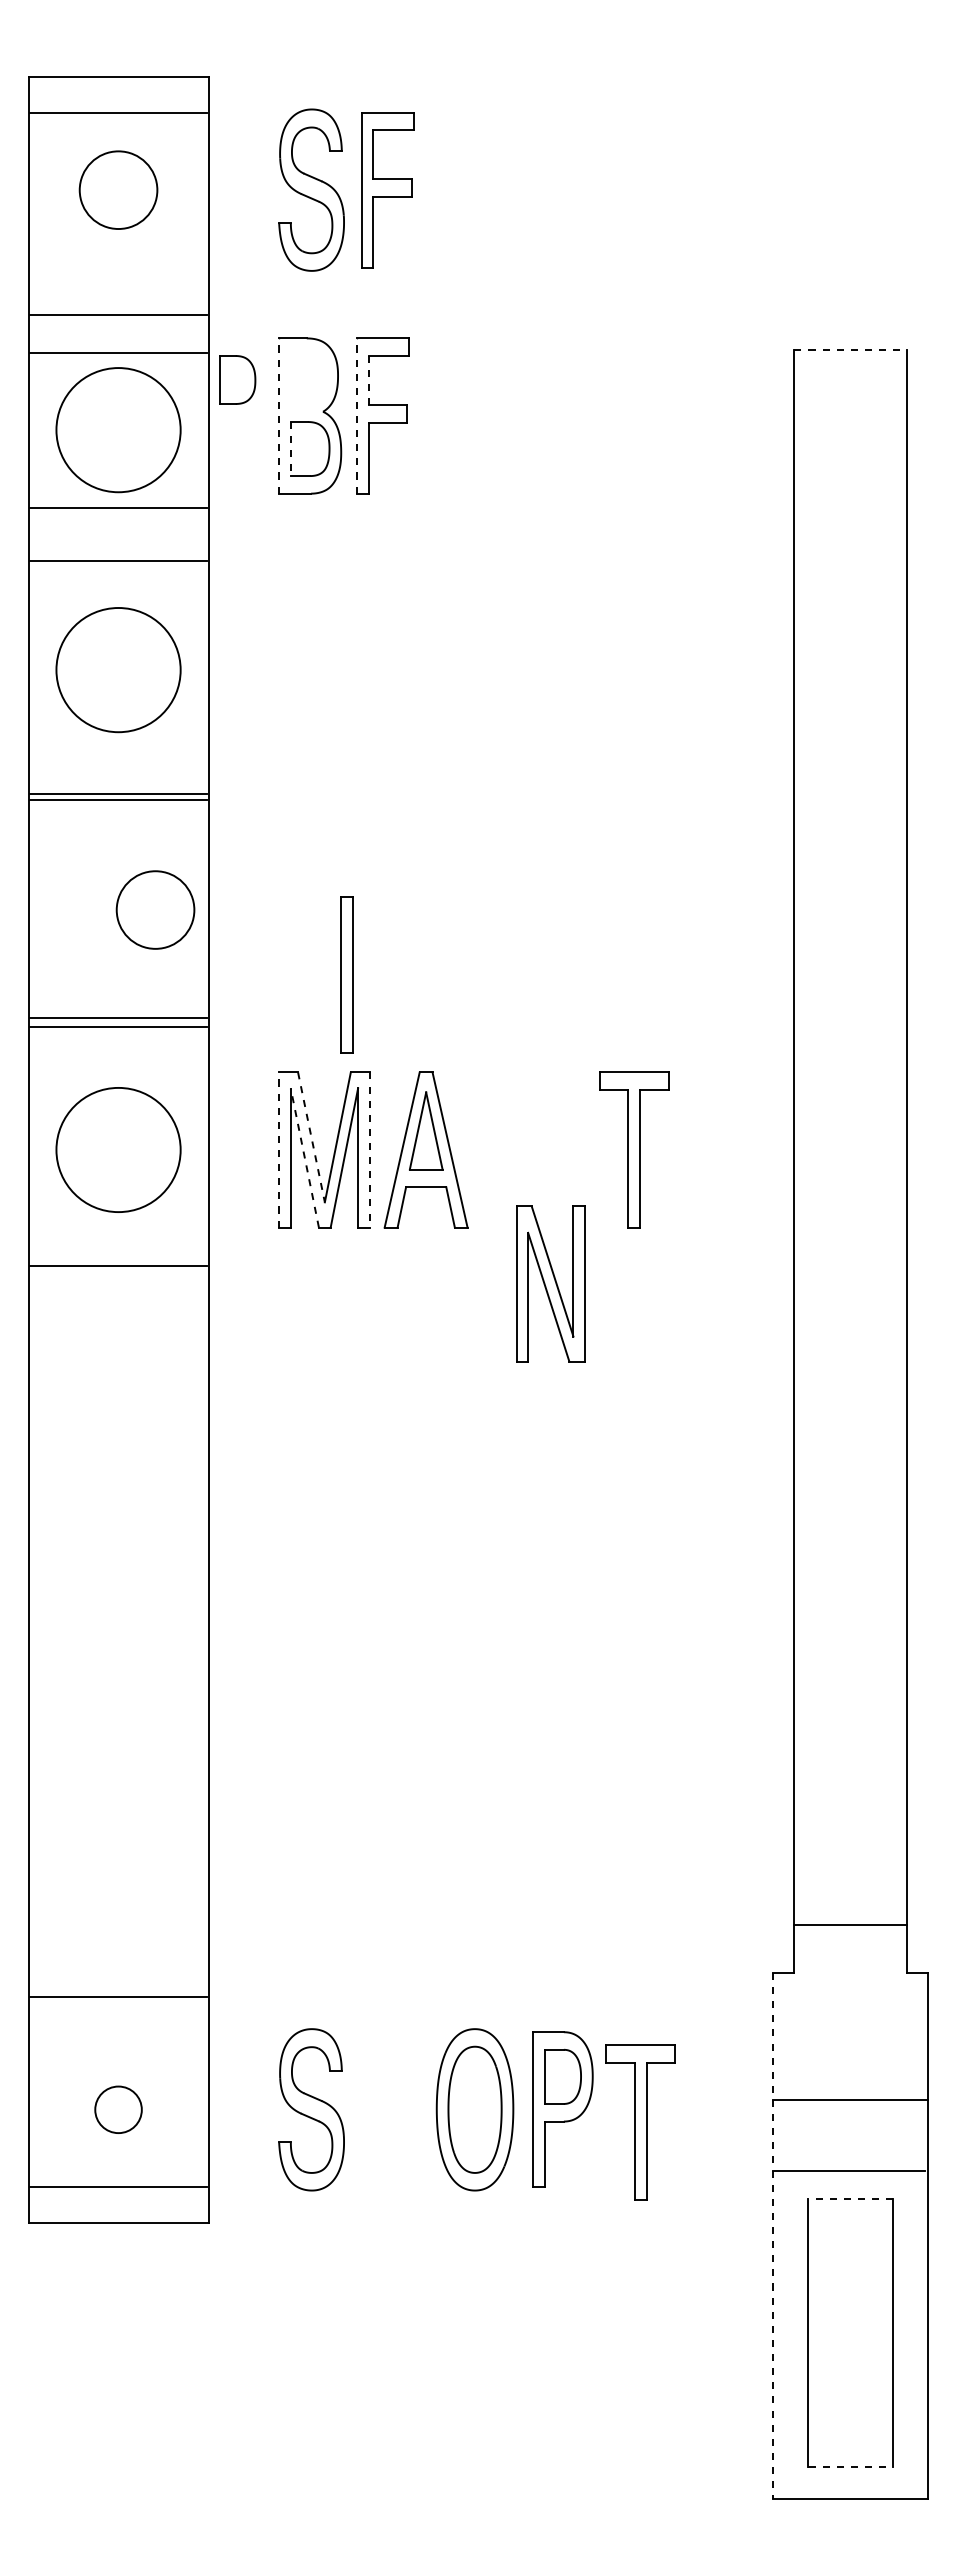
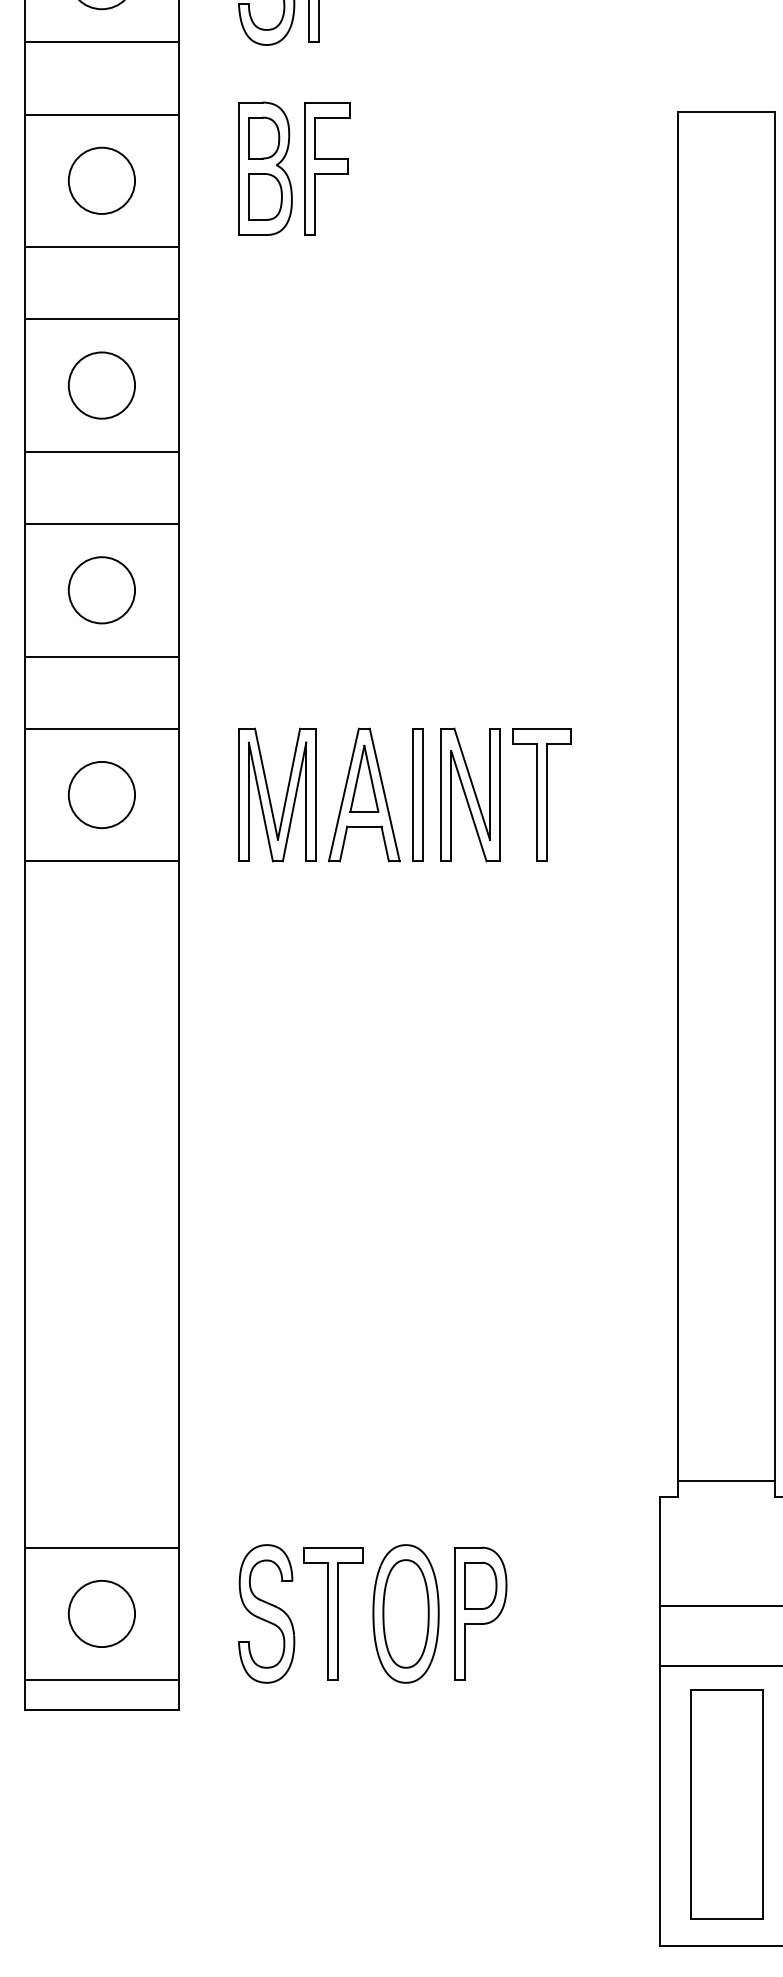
line: (118, 314) -> (101, 42), moved
line: (851, 349) -> (727, 112), dashed -> solid
part: (237, 379) -> (263, 137), moved
line: (368, 380) -> (315, 138), dashed -> solid
line: (279, 416) -> (239, 169), dashed -> solid
line: (356, 416) -> (304, 169), dashed -> solid
circle: (118, 429) -> (101, 180), size x0.62
line: (290, 449) -> (248, 197), dashed -> solid
line: (118, 561) -> (101, 319), moved
circle: (118, 669) -> (101, 385), size x0.62
line: (118, 793) -> (101, 451), moved
line: (118, 800) -> (101, 524), moved
circle: (155, 909) -> (101, 589), moved
part: (346, 974) -> (417, 794), moved
line: (118, 1018) -> (101, 728), moved
line: (118, 1026) -> (101, 656), moved
line: (311, 1137) -> (266, 784), dashed -> solid
circle: (118, 1149) -> (101, 794), size x0.62
line: (279, 1150) -> (239, 795), dashed -> solid
line: (369, 1150) -> (316, 795), dashed -> solid
line: (304, 1158) -> (260, 802), dashed -> solid
line: (118, 1265) -> (101, 861), moved
part: (550, 1283) -> (470, 794), moved
line: (850, 1924) -> (726, 1481), moved
line: (118, 1997) -> (101, 1547), moved
circle: (118, 2109) -> (101, 1613), size x1.67
part: (640, 2122) -> (333, 1613), moved
line: (850, 2198) -> (726, 1689), dashed -> solid
line: (773, 2235) -> (660, 1721), dashed -> solid
line: (851, 2466) -> (727, 1918), dashed -> solid

